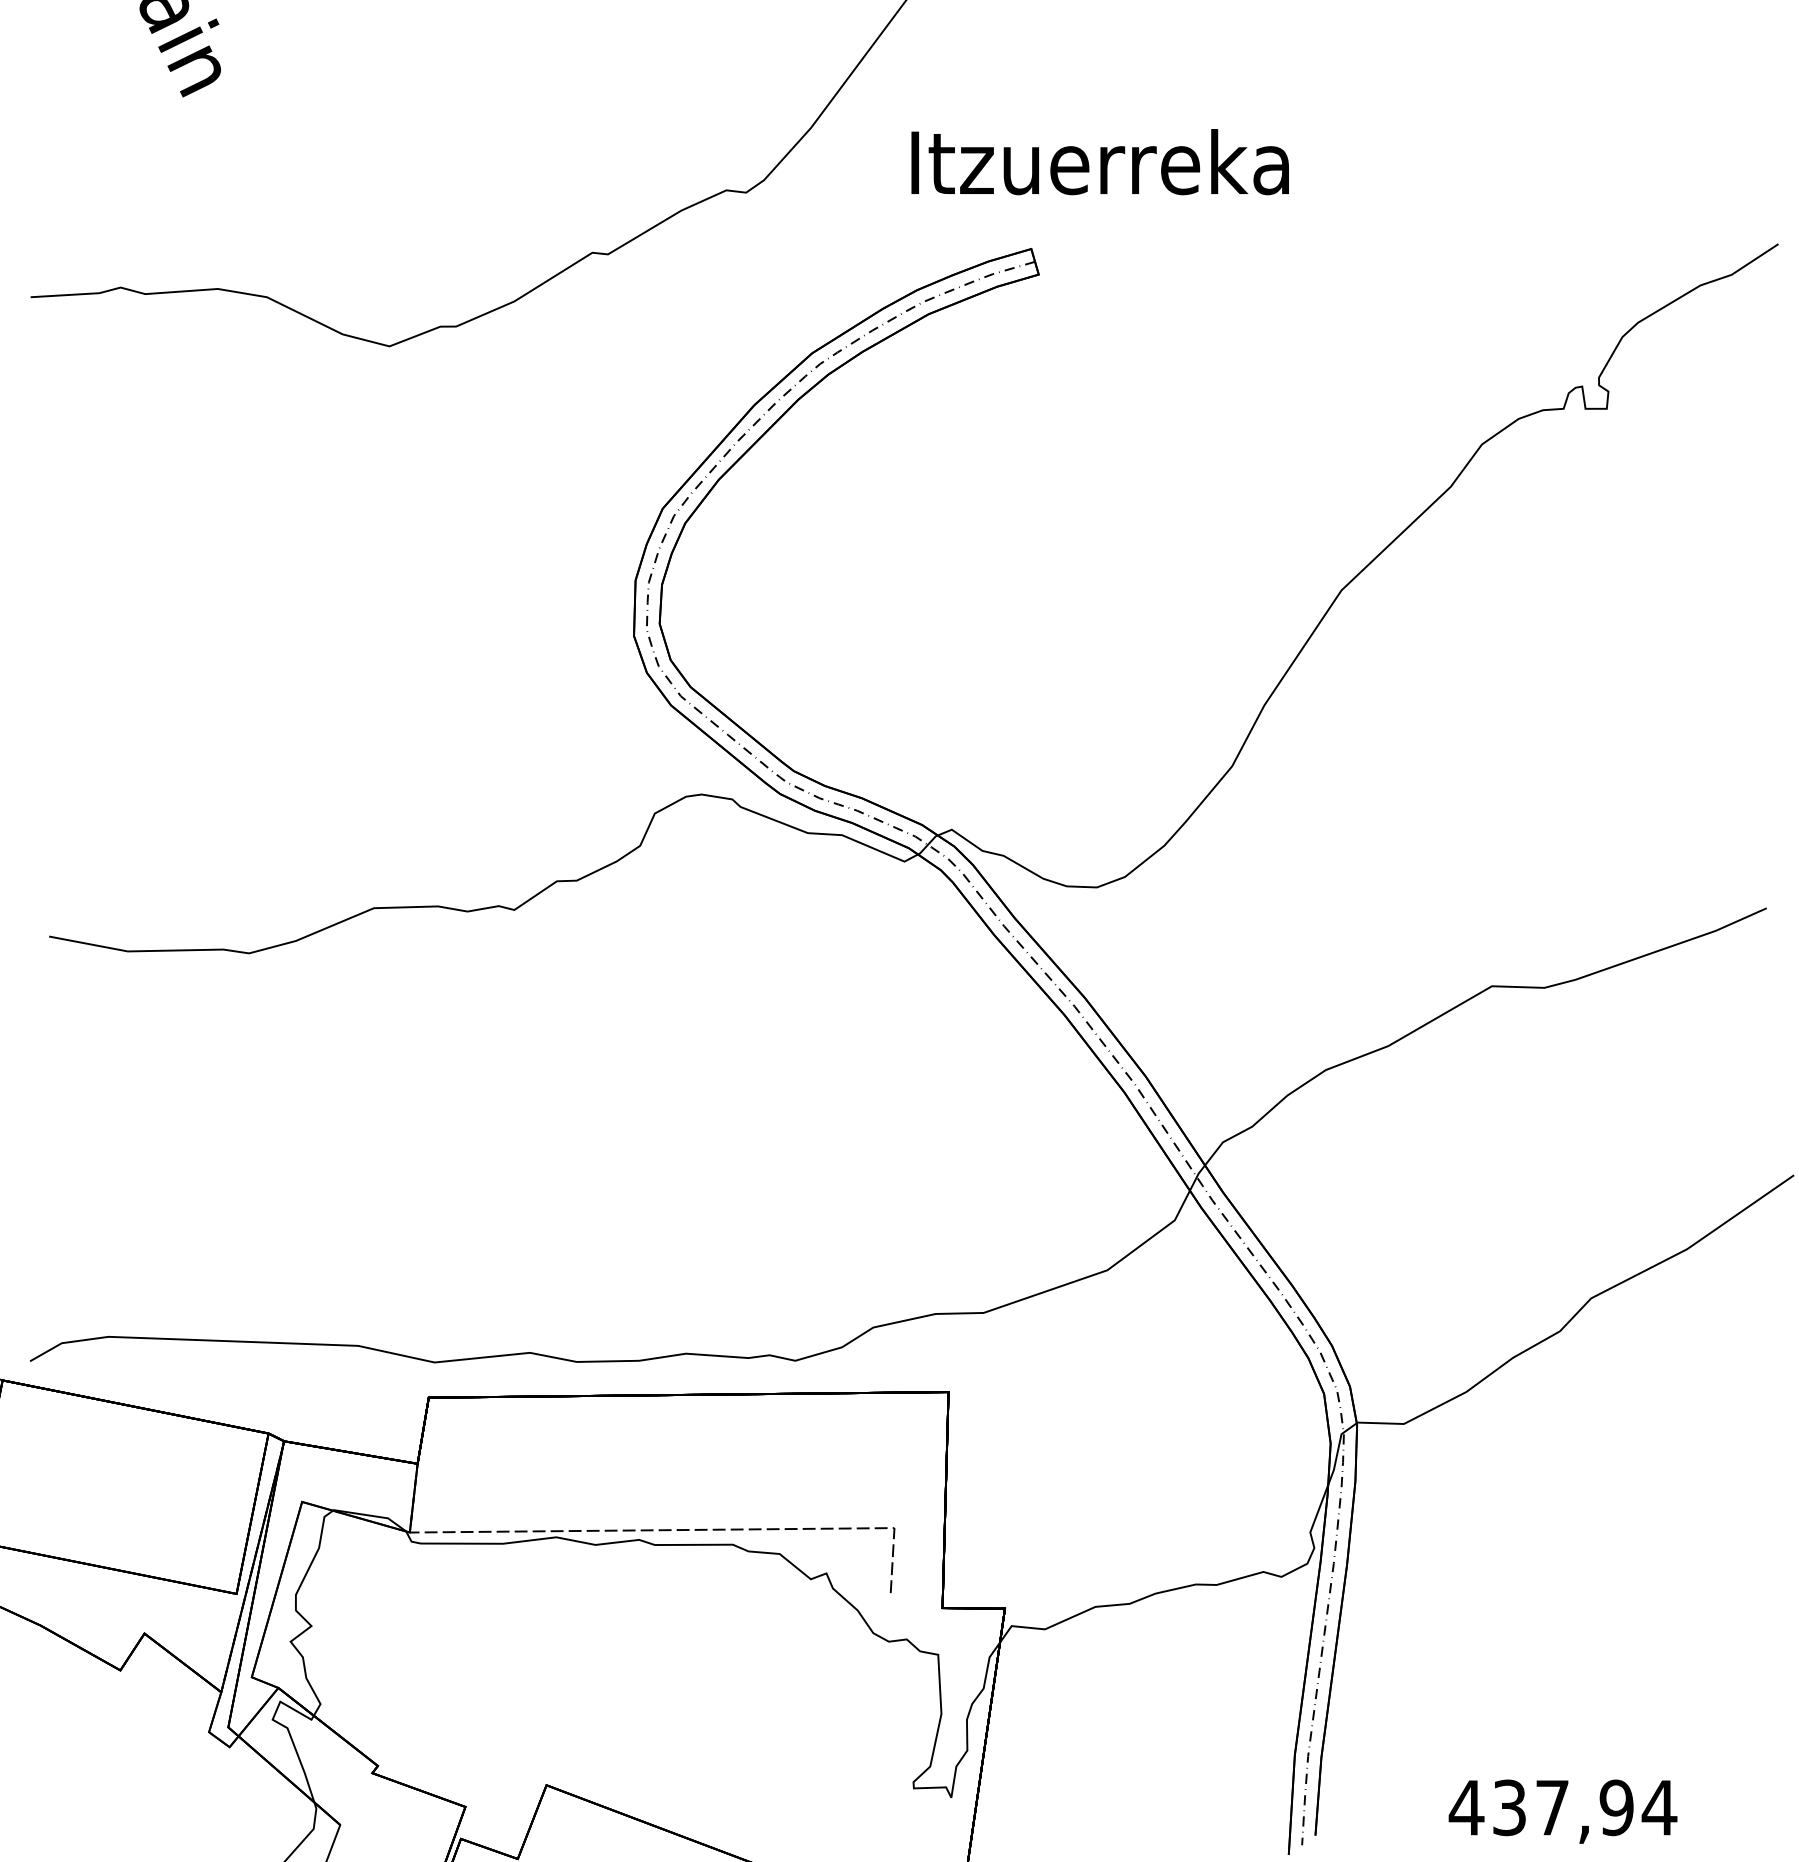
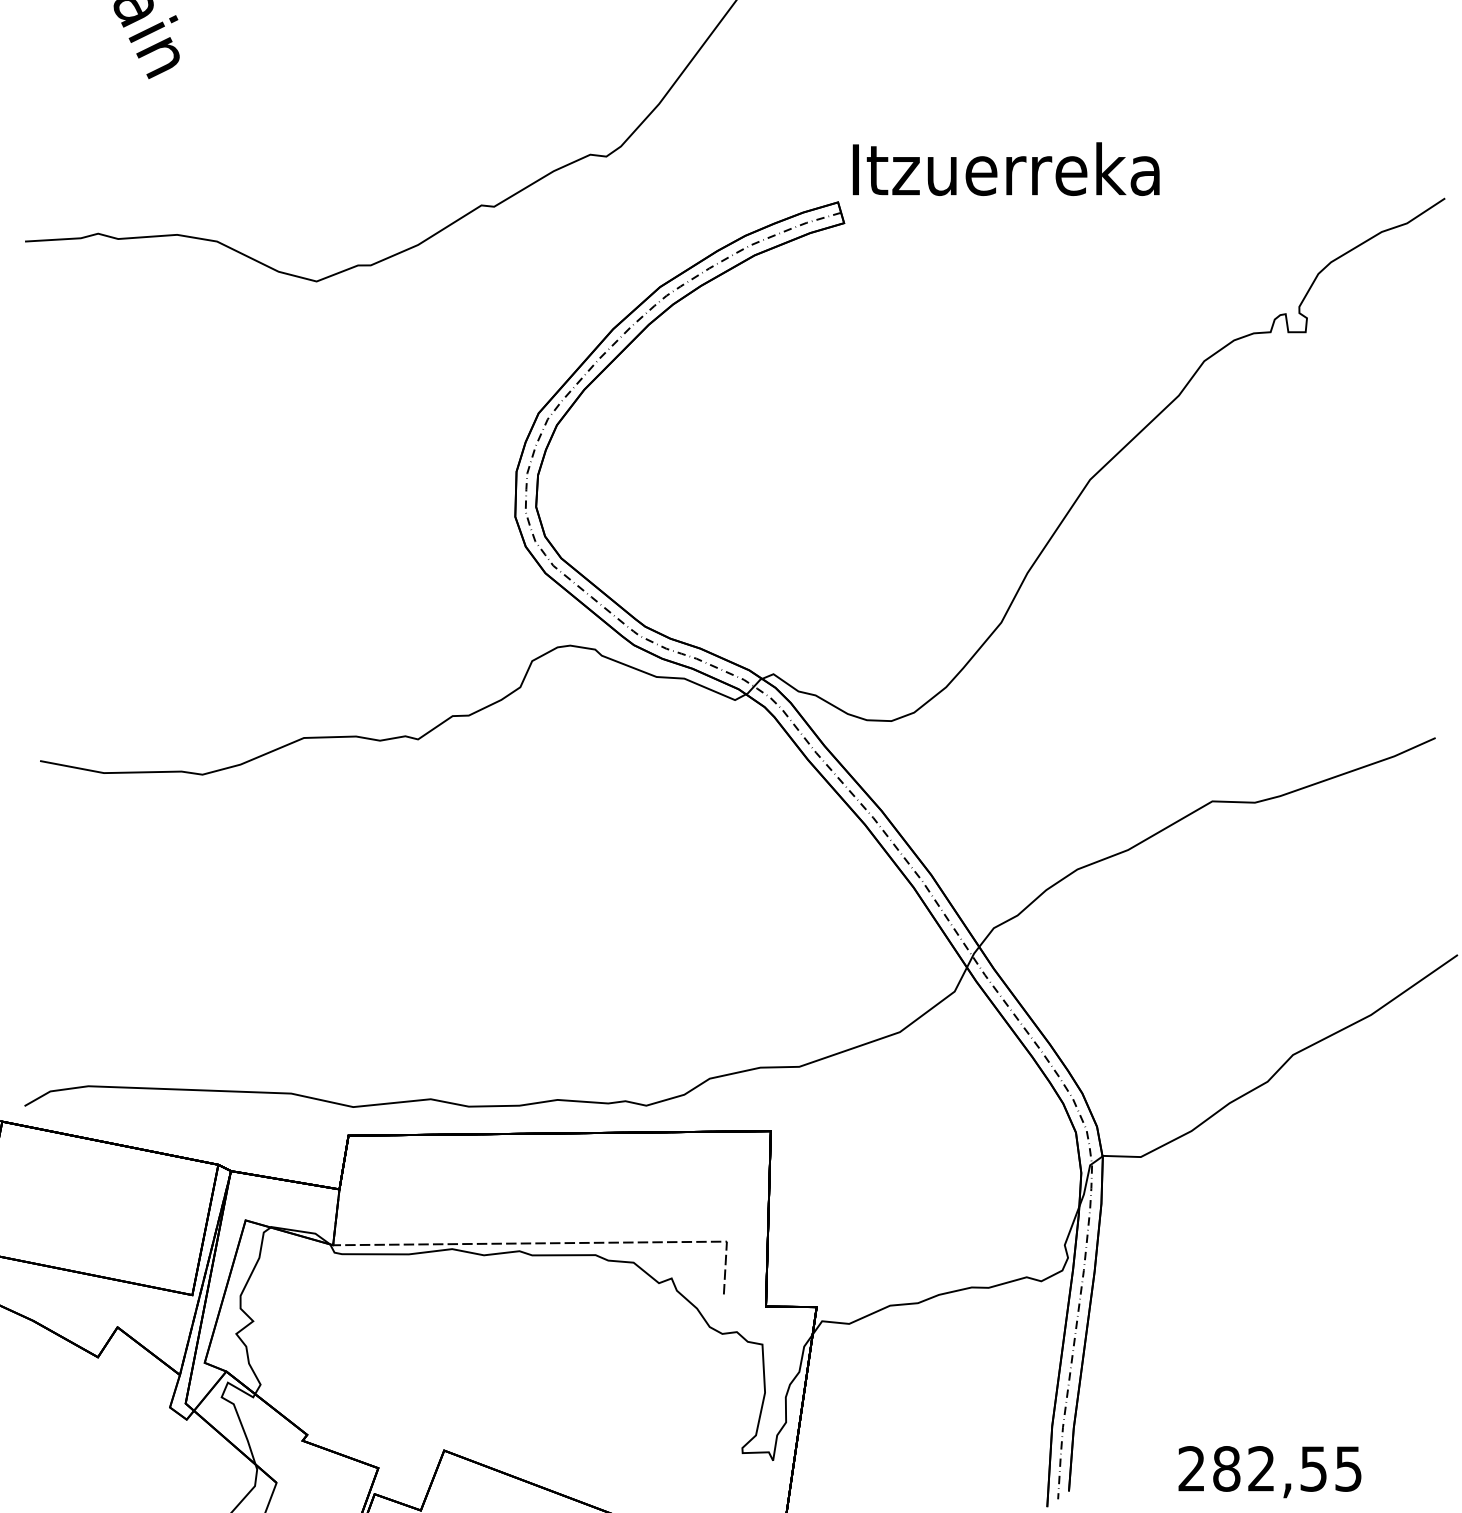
text: (1099, 162) -> (1005, 169), moved
text: (1562, 1807) -> (1269, 1468), 437,94 -> 282,55

